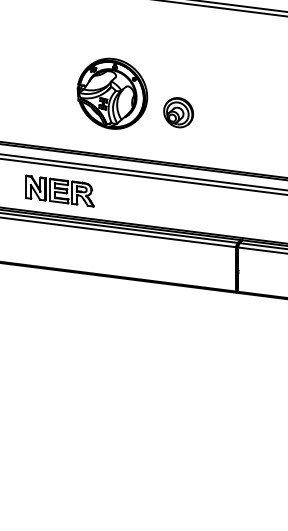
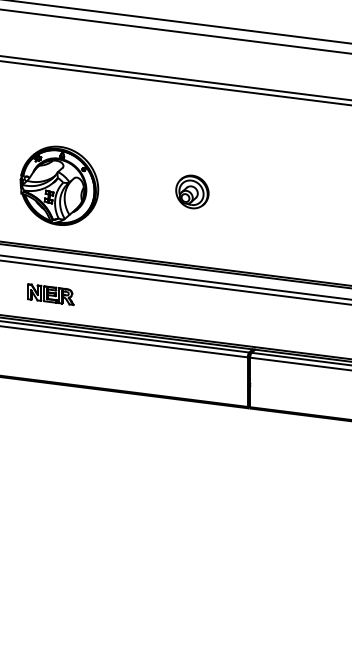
part: (112, 93) -> (59, 185), moved
part: (178, 112) -> (192, 191), moved
part: (59, 190) -> (50, 294), size x0.6

